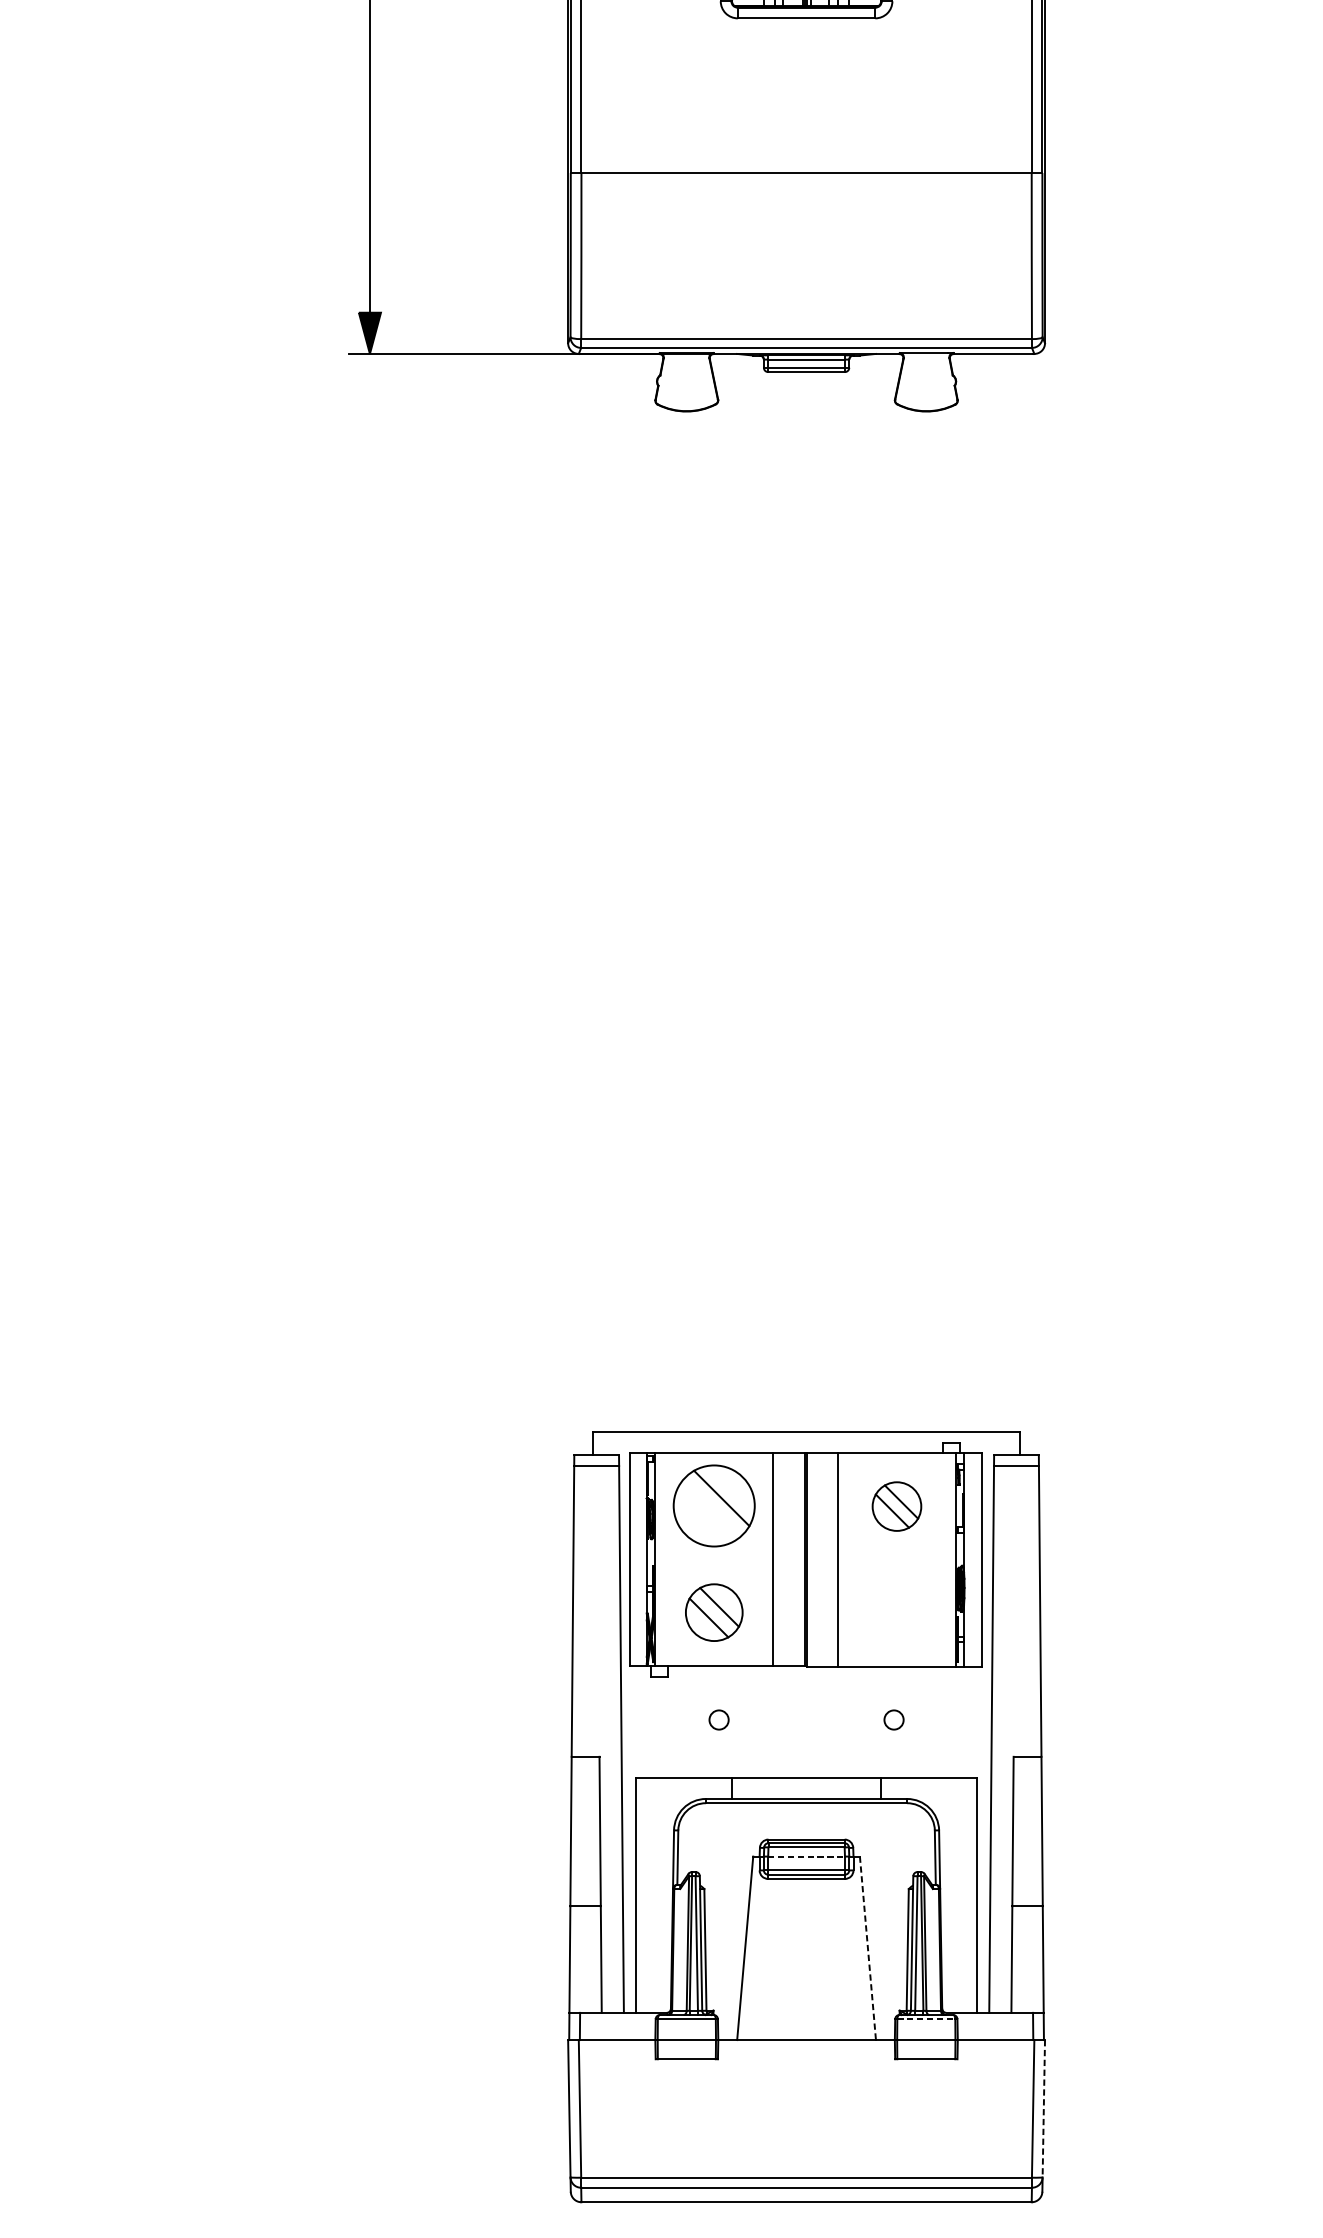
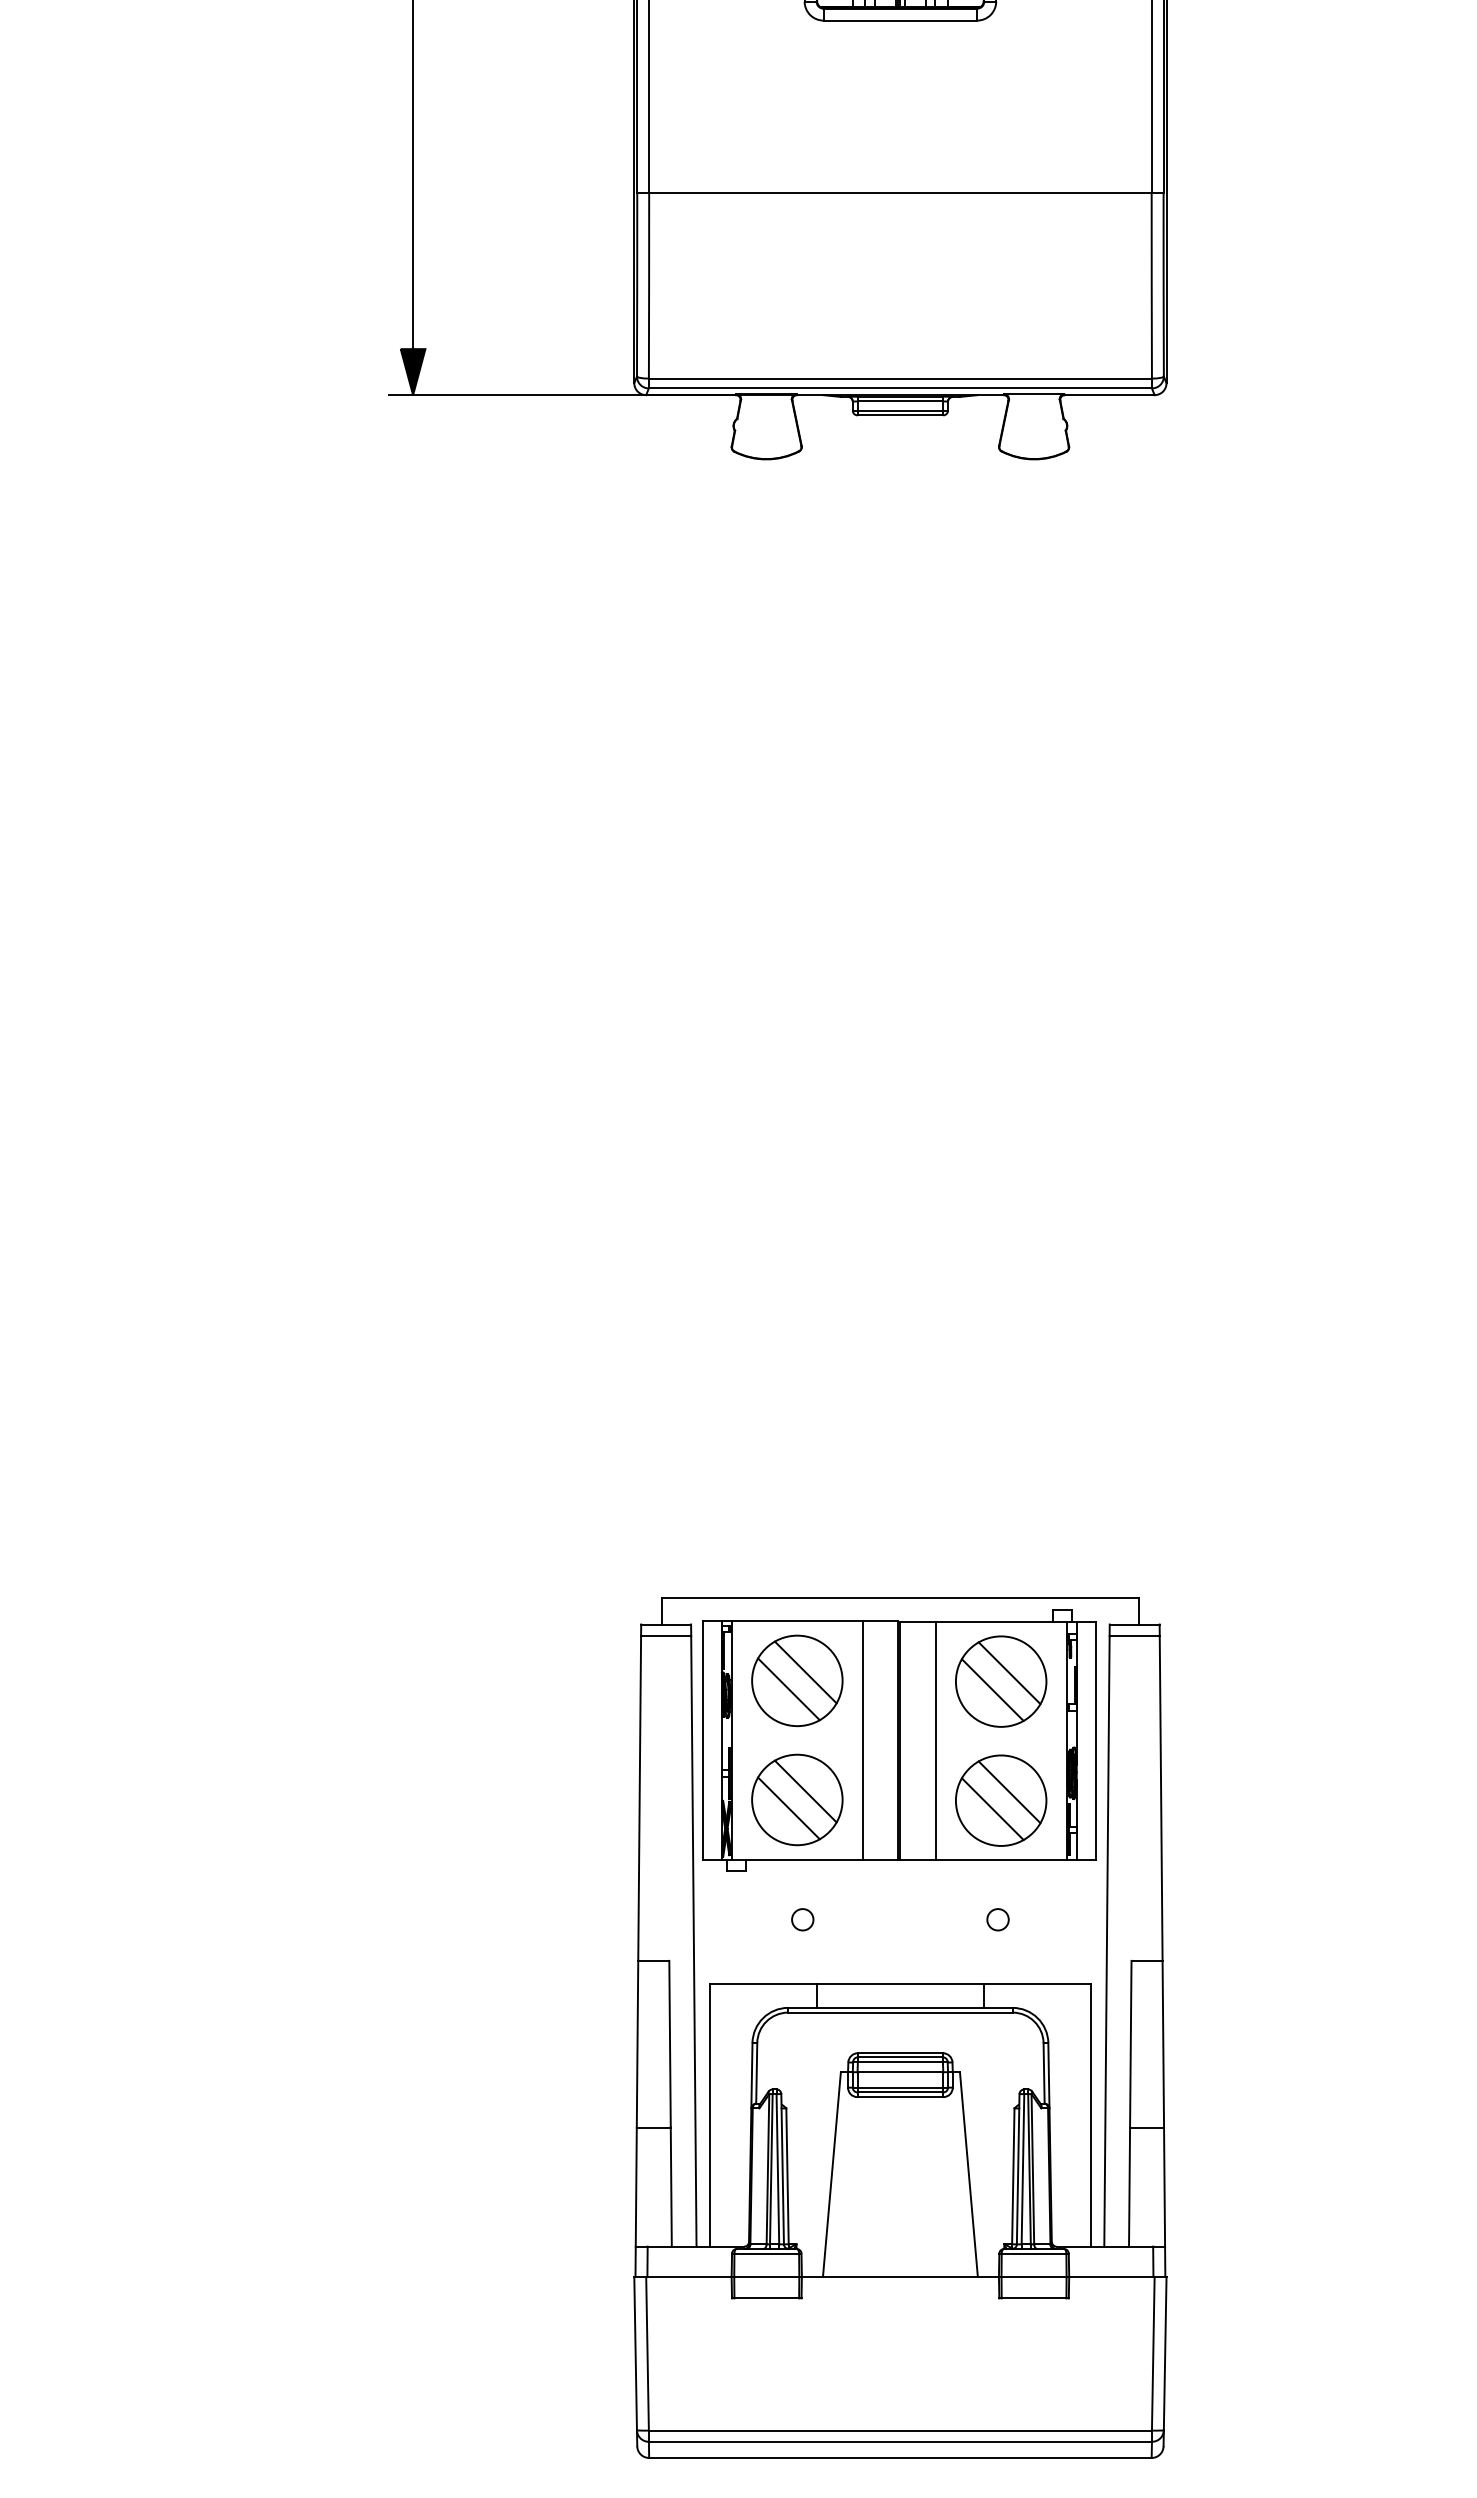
part: (897, 1506) -> (1001, 1681), size x1.67
line: (706, 1513) -> (788, 1689), added
part: (714, 1612) -> (797, 1799), size x1.43
part: (897, 1613) -> (1001, 1800), added
line: (806, 1856) -> (900, 2072), dashed -> solid
line: (867, 1948) -> (968, 2174), dashed -> solid
line: (926, 2019) -> (1034, 2253), dashed -> solid
line: (1044, 2108) -> (1165, 2353), dashed -> solid

